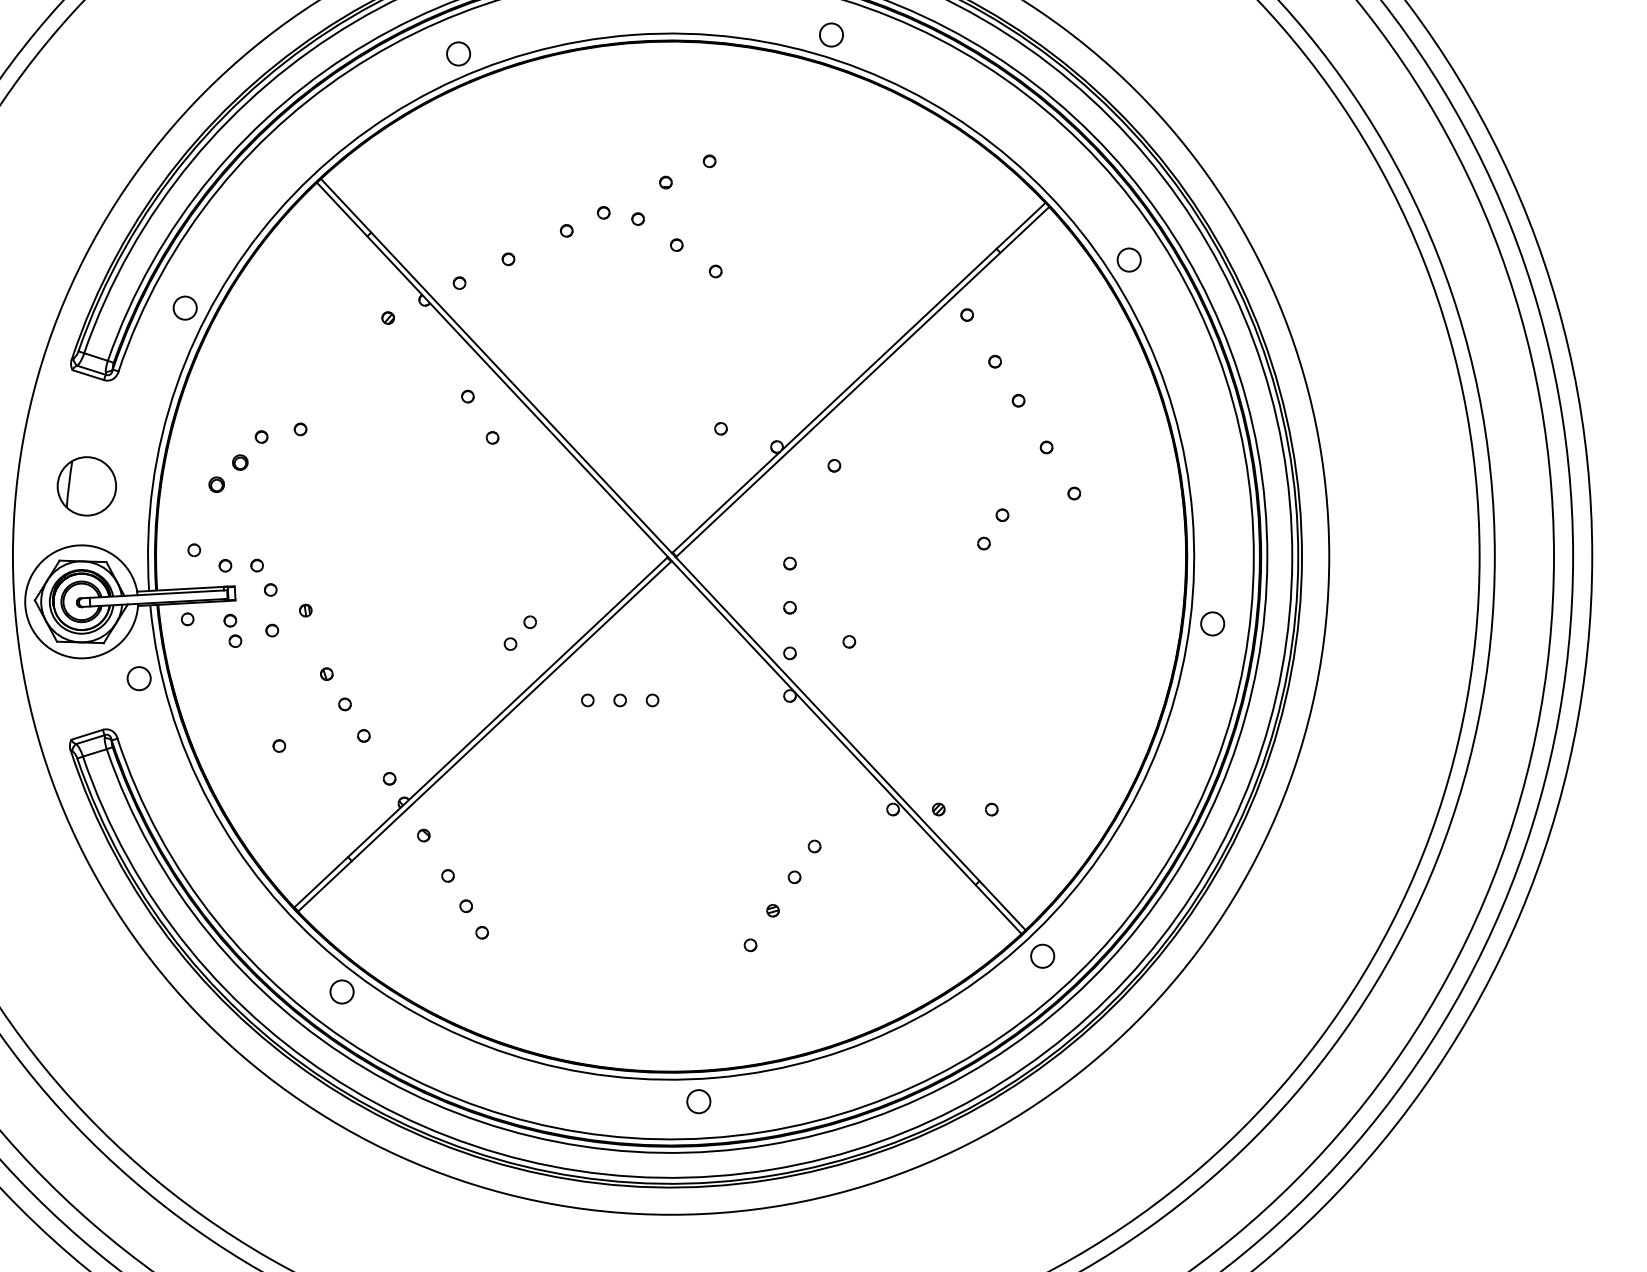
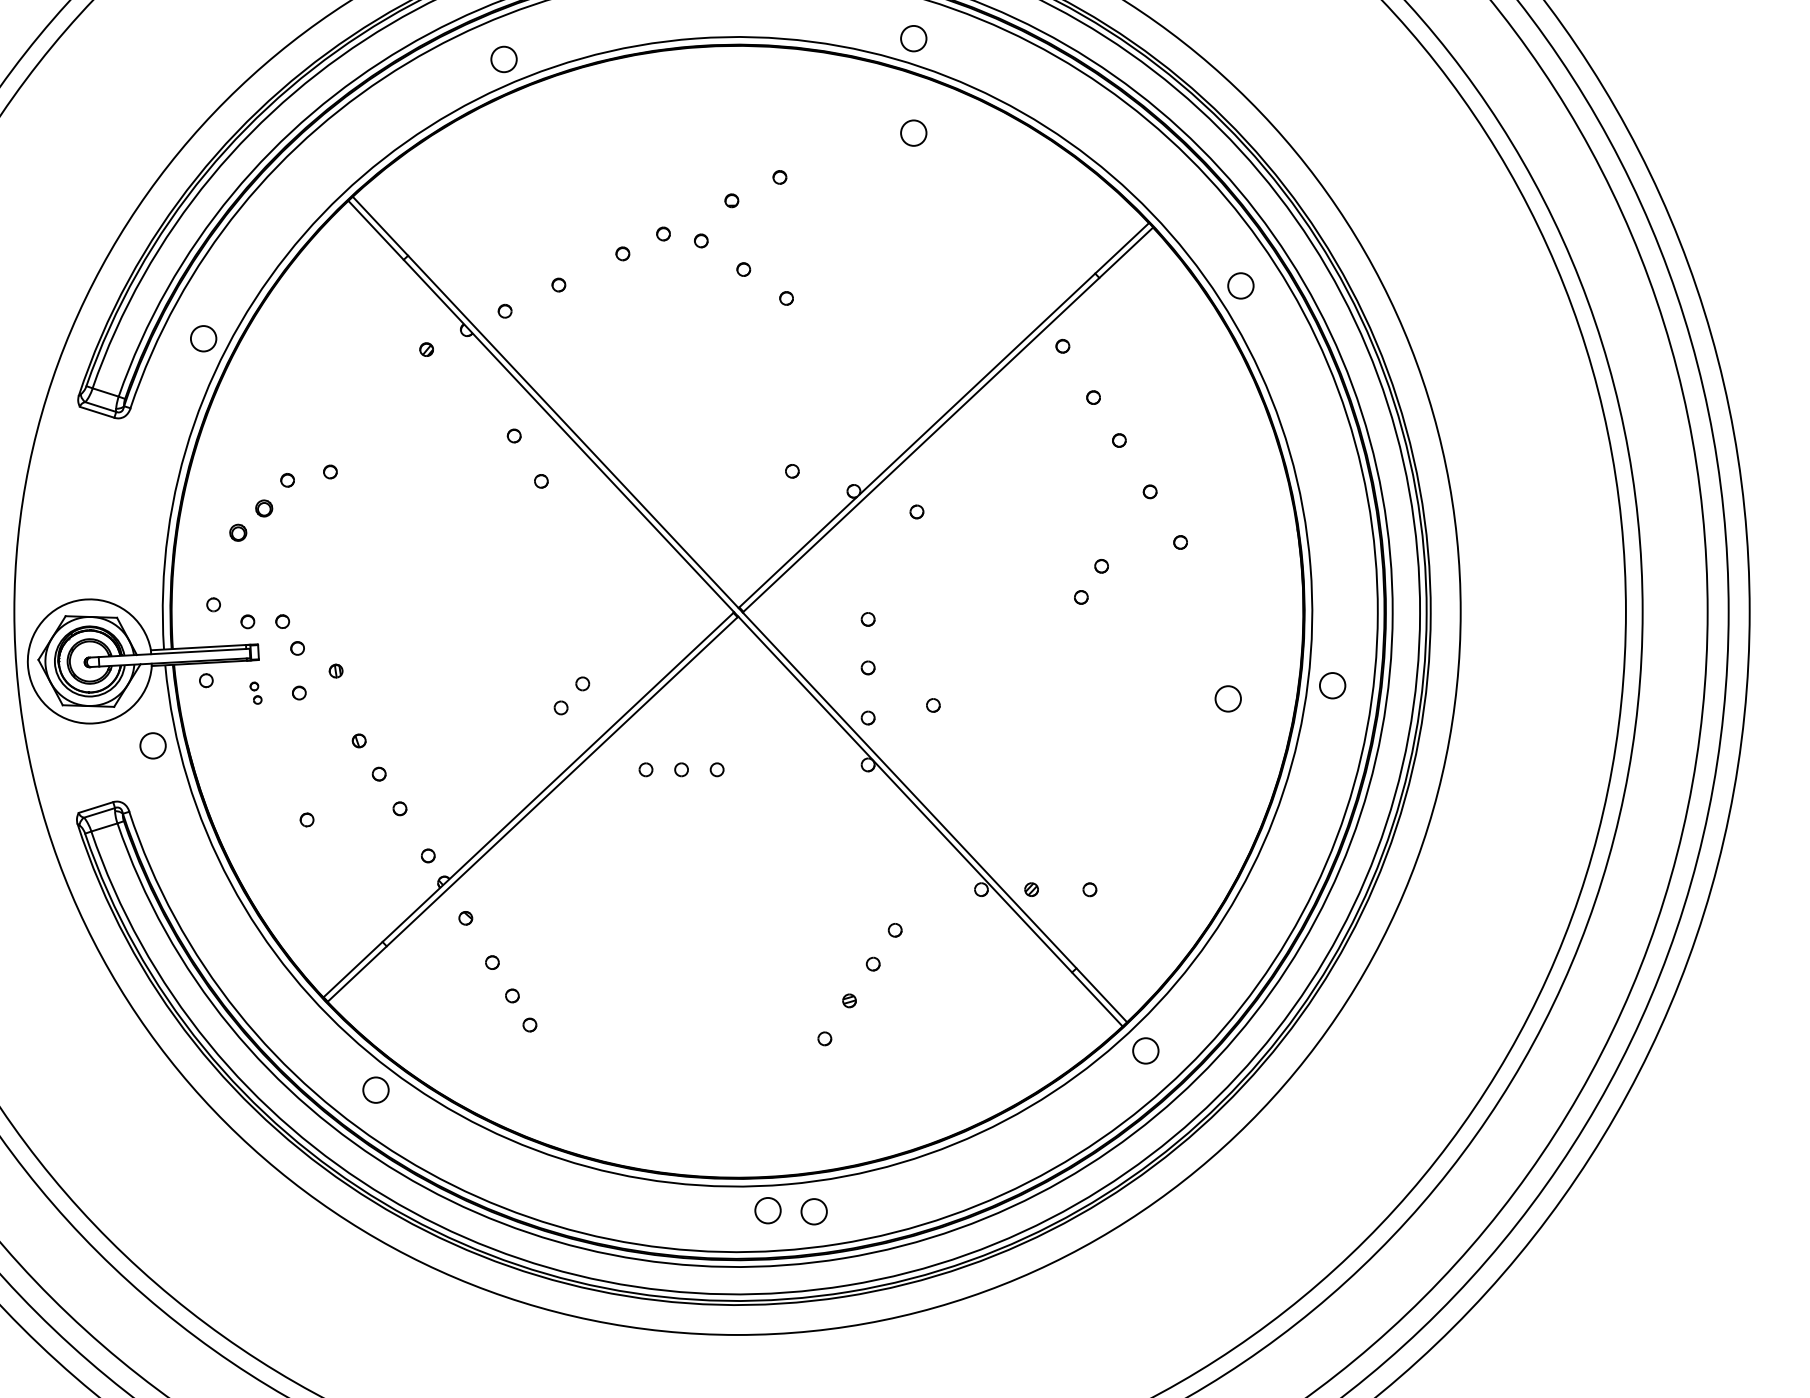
circle: (831, 120) -> (913, 132), added
part: (86, 486) -> (95, 534), removed
part: (232, 630) -> (255, 692), size x0.6
circle: (1117, 635) -> (1228, 698), added
circle: (740, 1102) -> (813, 1211), added

